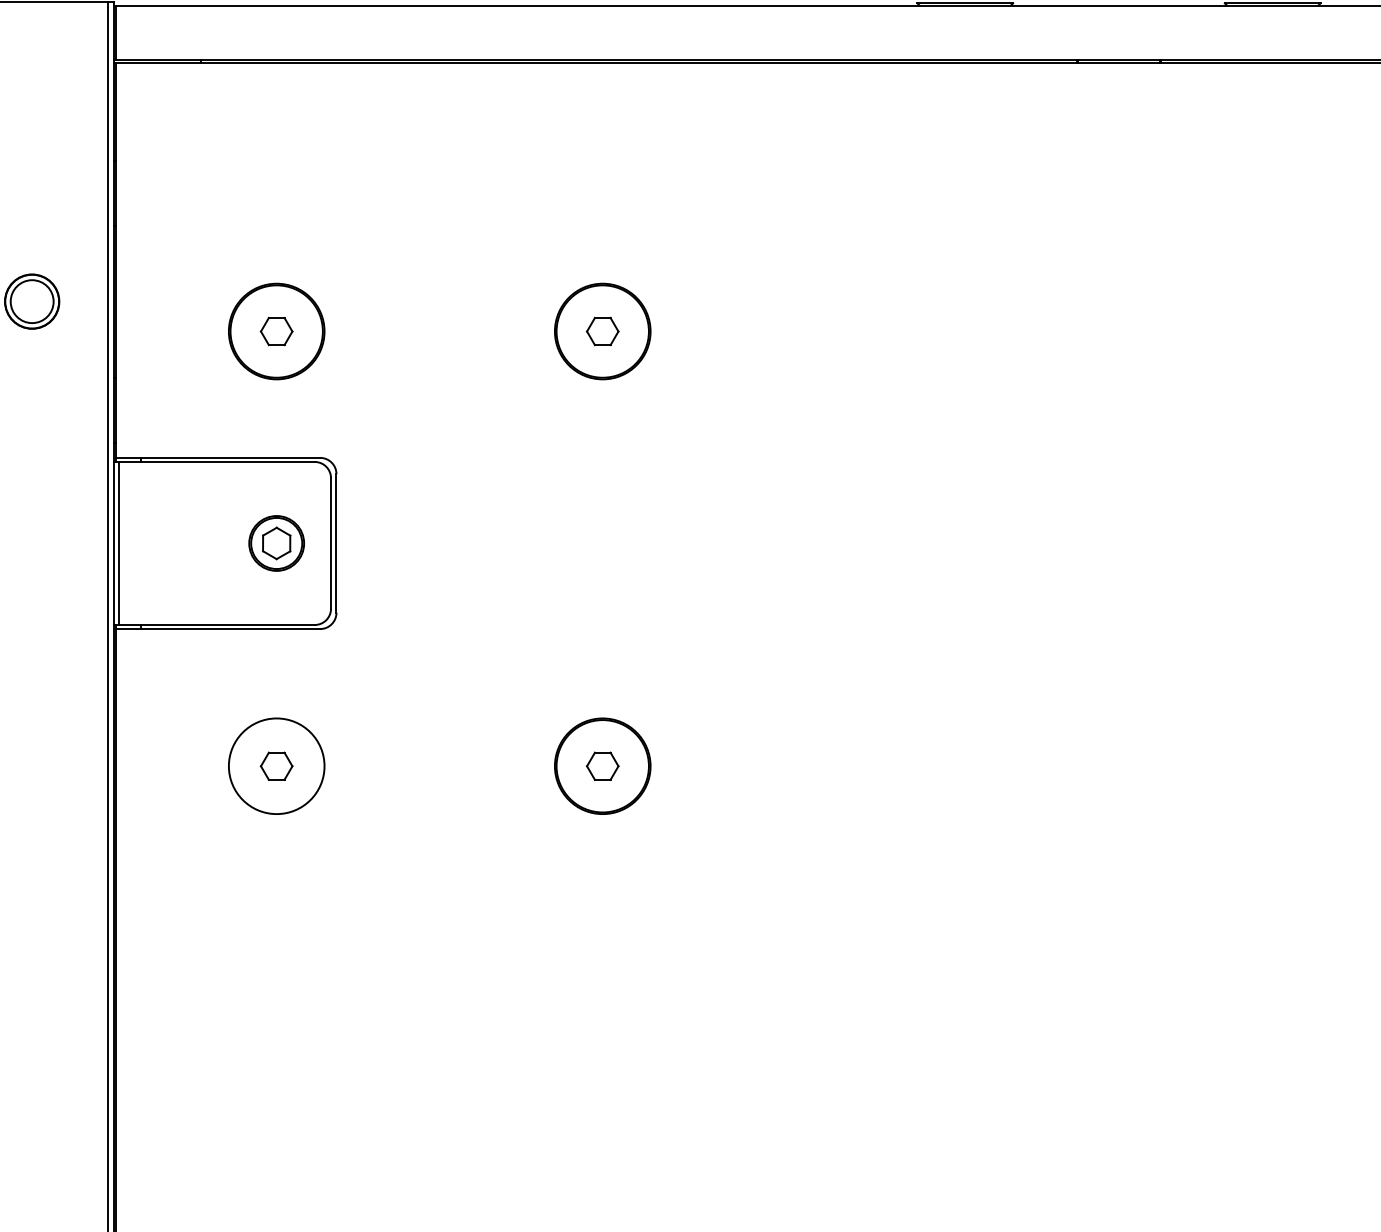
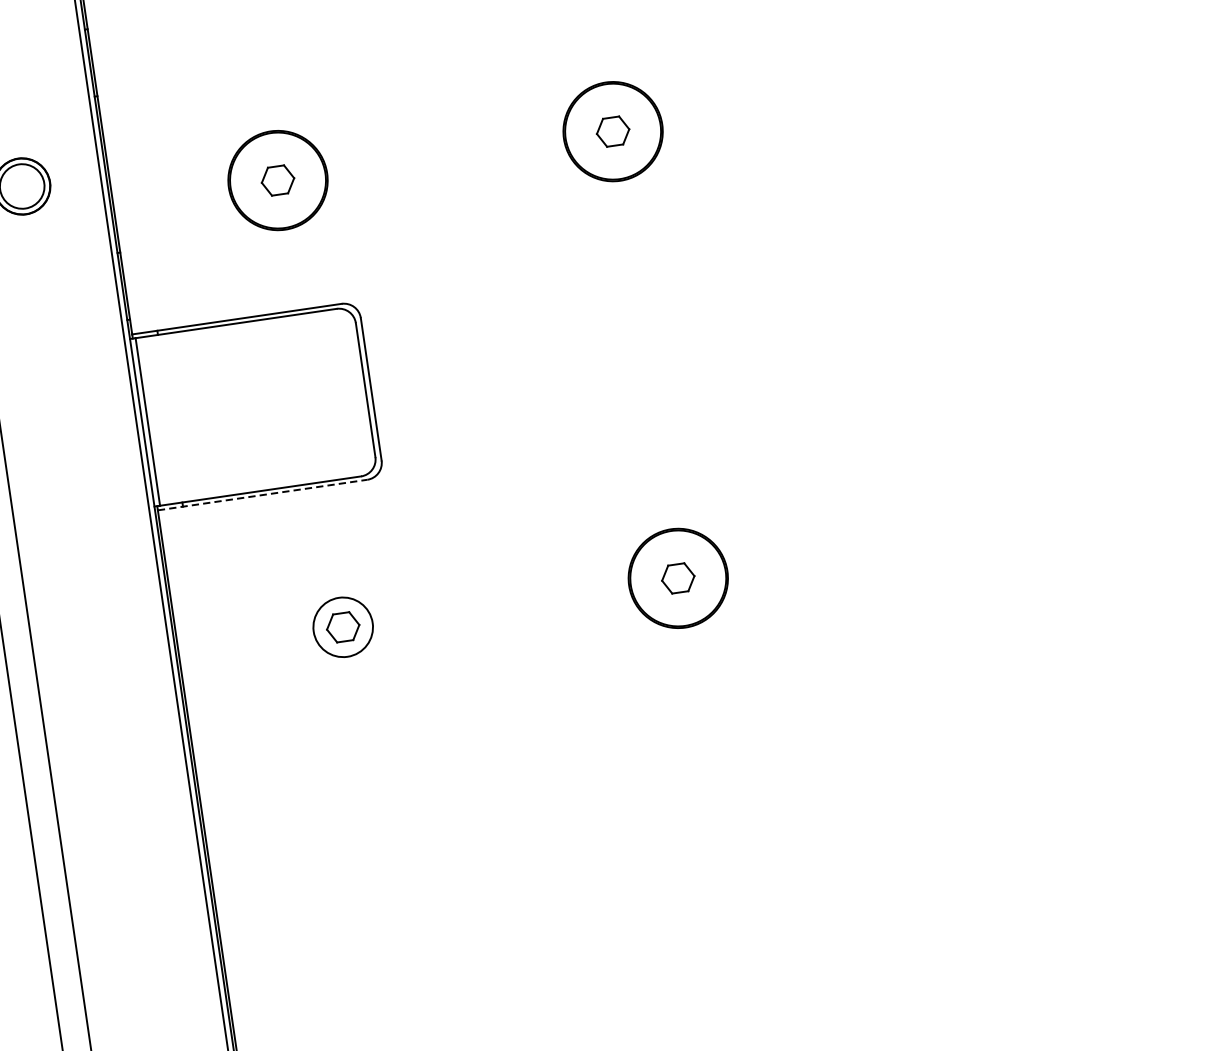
part: (276, 543) -> (309, 398), removed
line: (218, 629) -> (262, 495), solid -> dashed
circle: (276, 766) -> (343, 627), size x0.6

